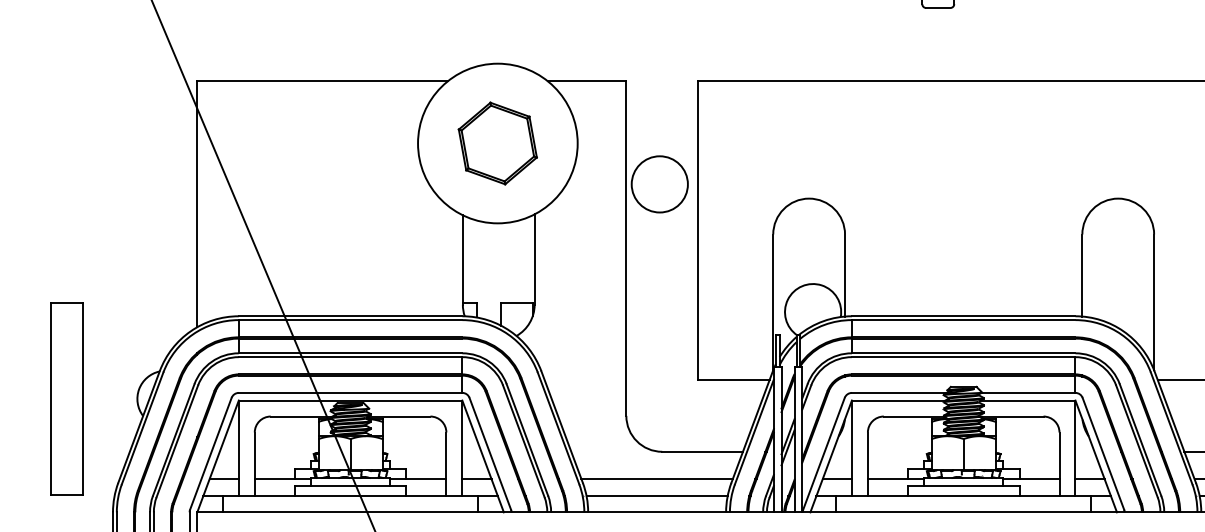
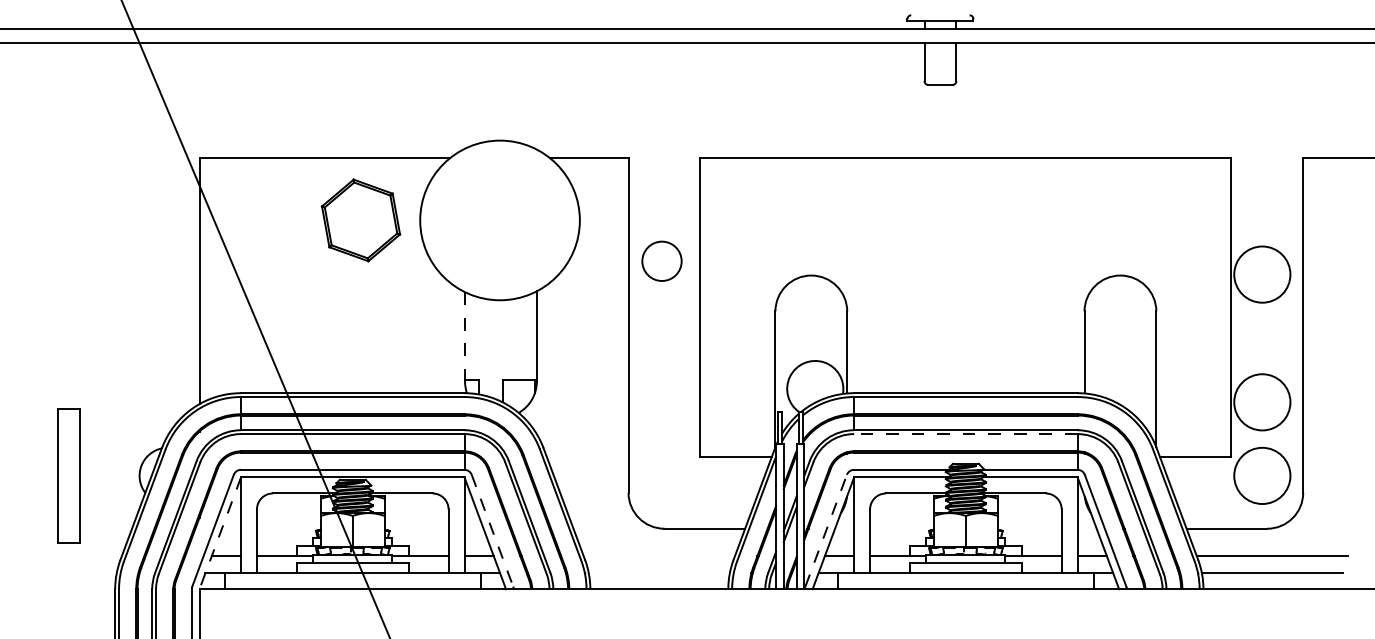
part: (497, 143) -> (360, 220), moved
circle: (659, 184) -> (661, 261), size x0.7
line: (463, 259) -> (465, 336), solid -> dashed
line: (963, 357) -> (965, 434), solid -> dashed
part: (66, 398) -> (68, 475), size x0.7
line: (490, 453) -> (492, 530), solid -> dashed
line: (824, 453) -> (826, 530), solid -> dashed
line: (218, 456) -> (220, 533), solid -> dashed
line: (656, 479) -> (658, 556), removed
line: (656, 496) -> (658, 573), removed

